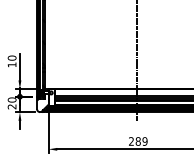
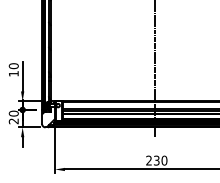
text: (141, 141) -> (160, 160), 289 -> 230

